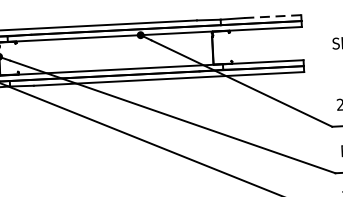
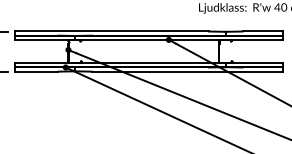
line: (274, 16) -> (263, 31), dashed -> solid

